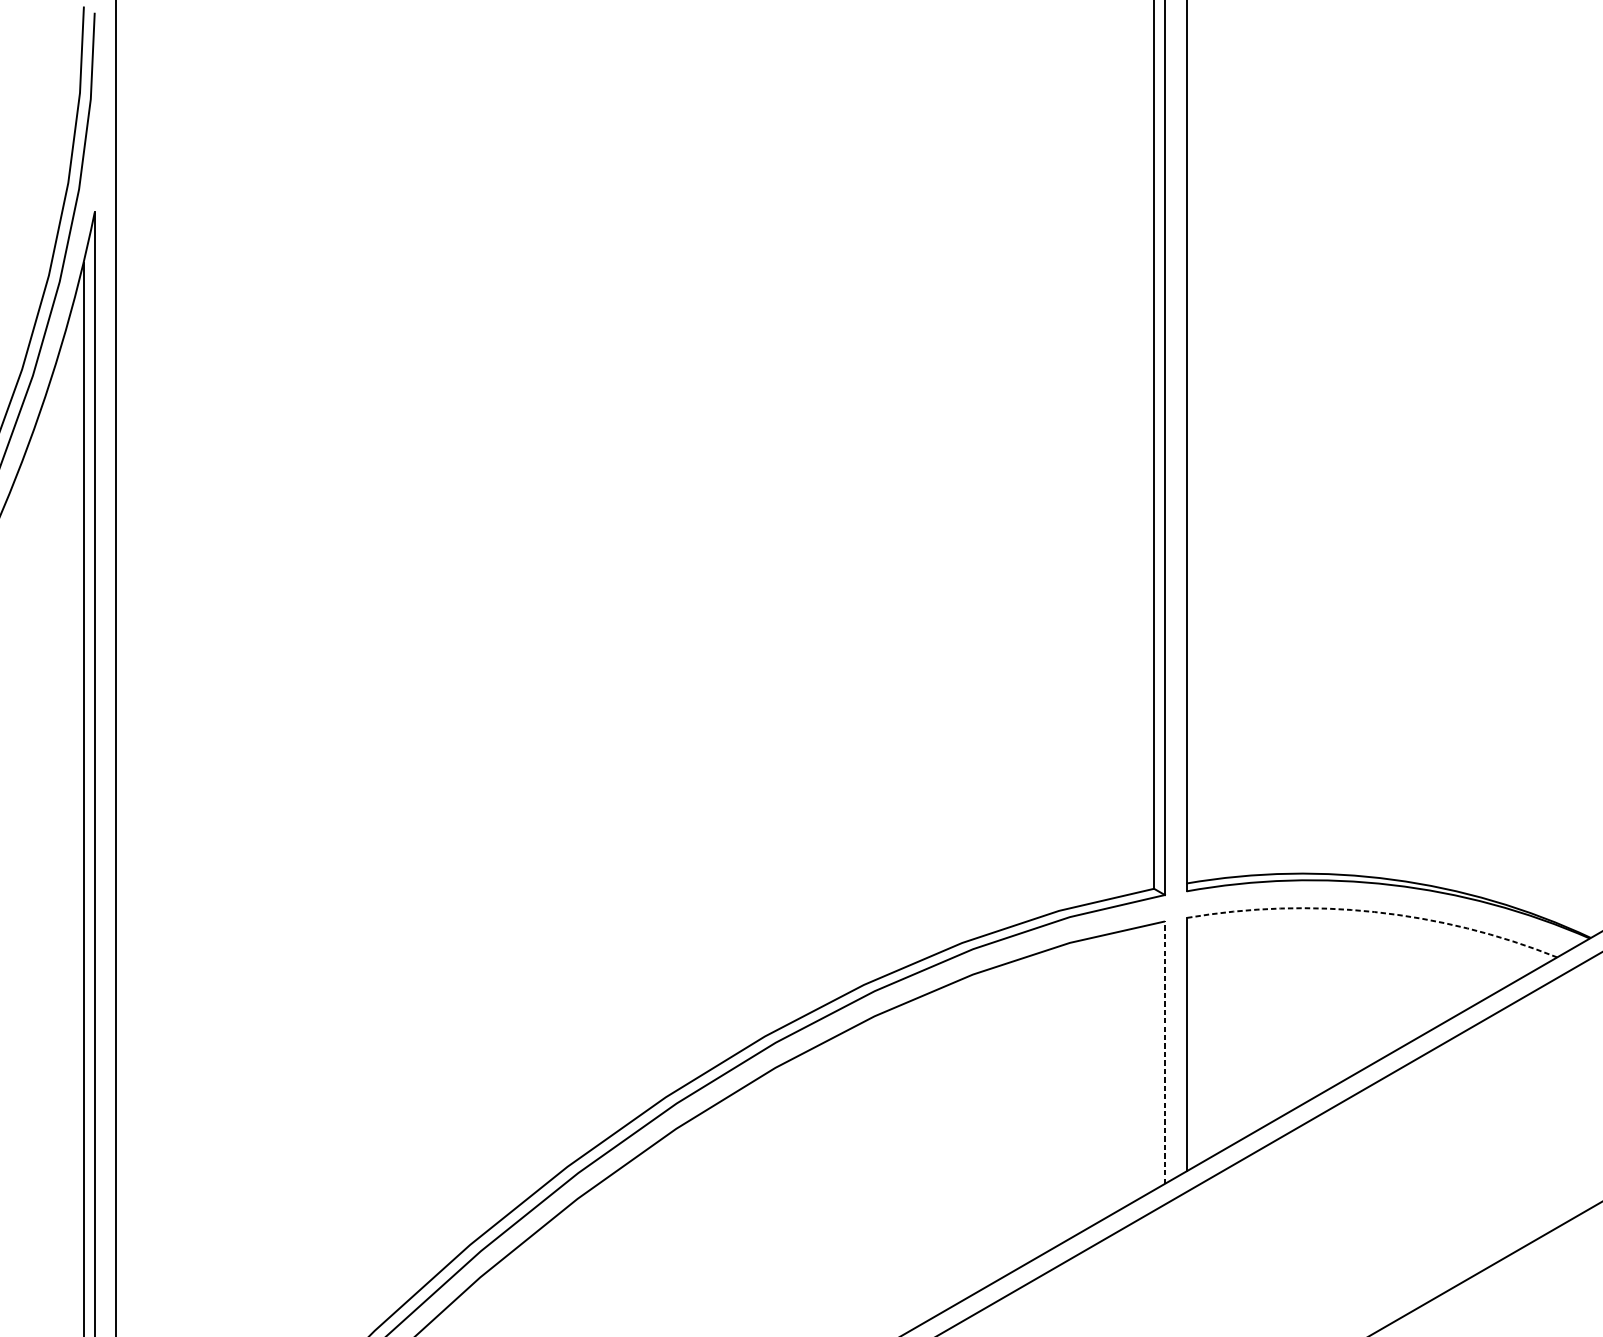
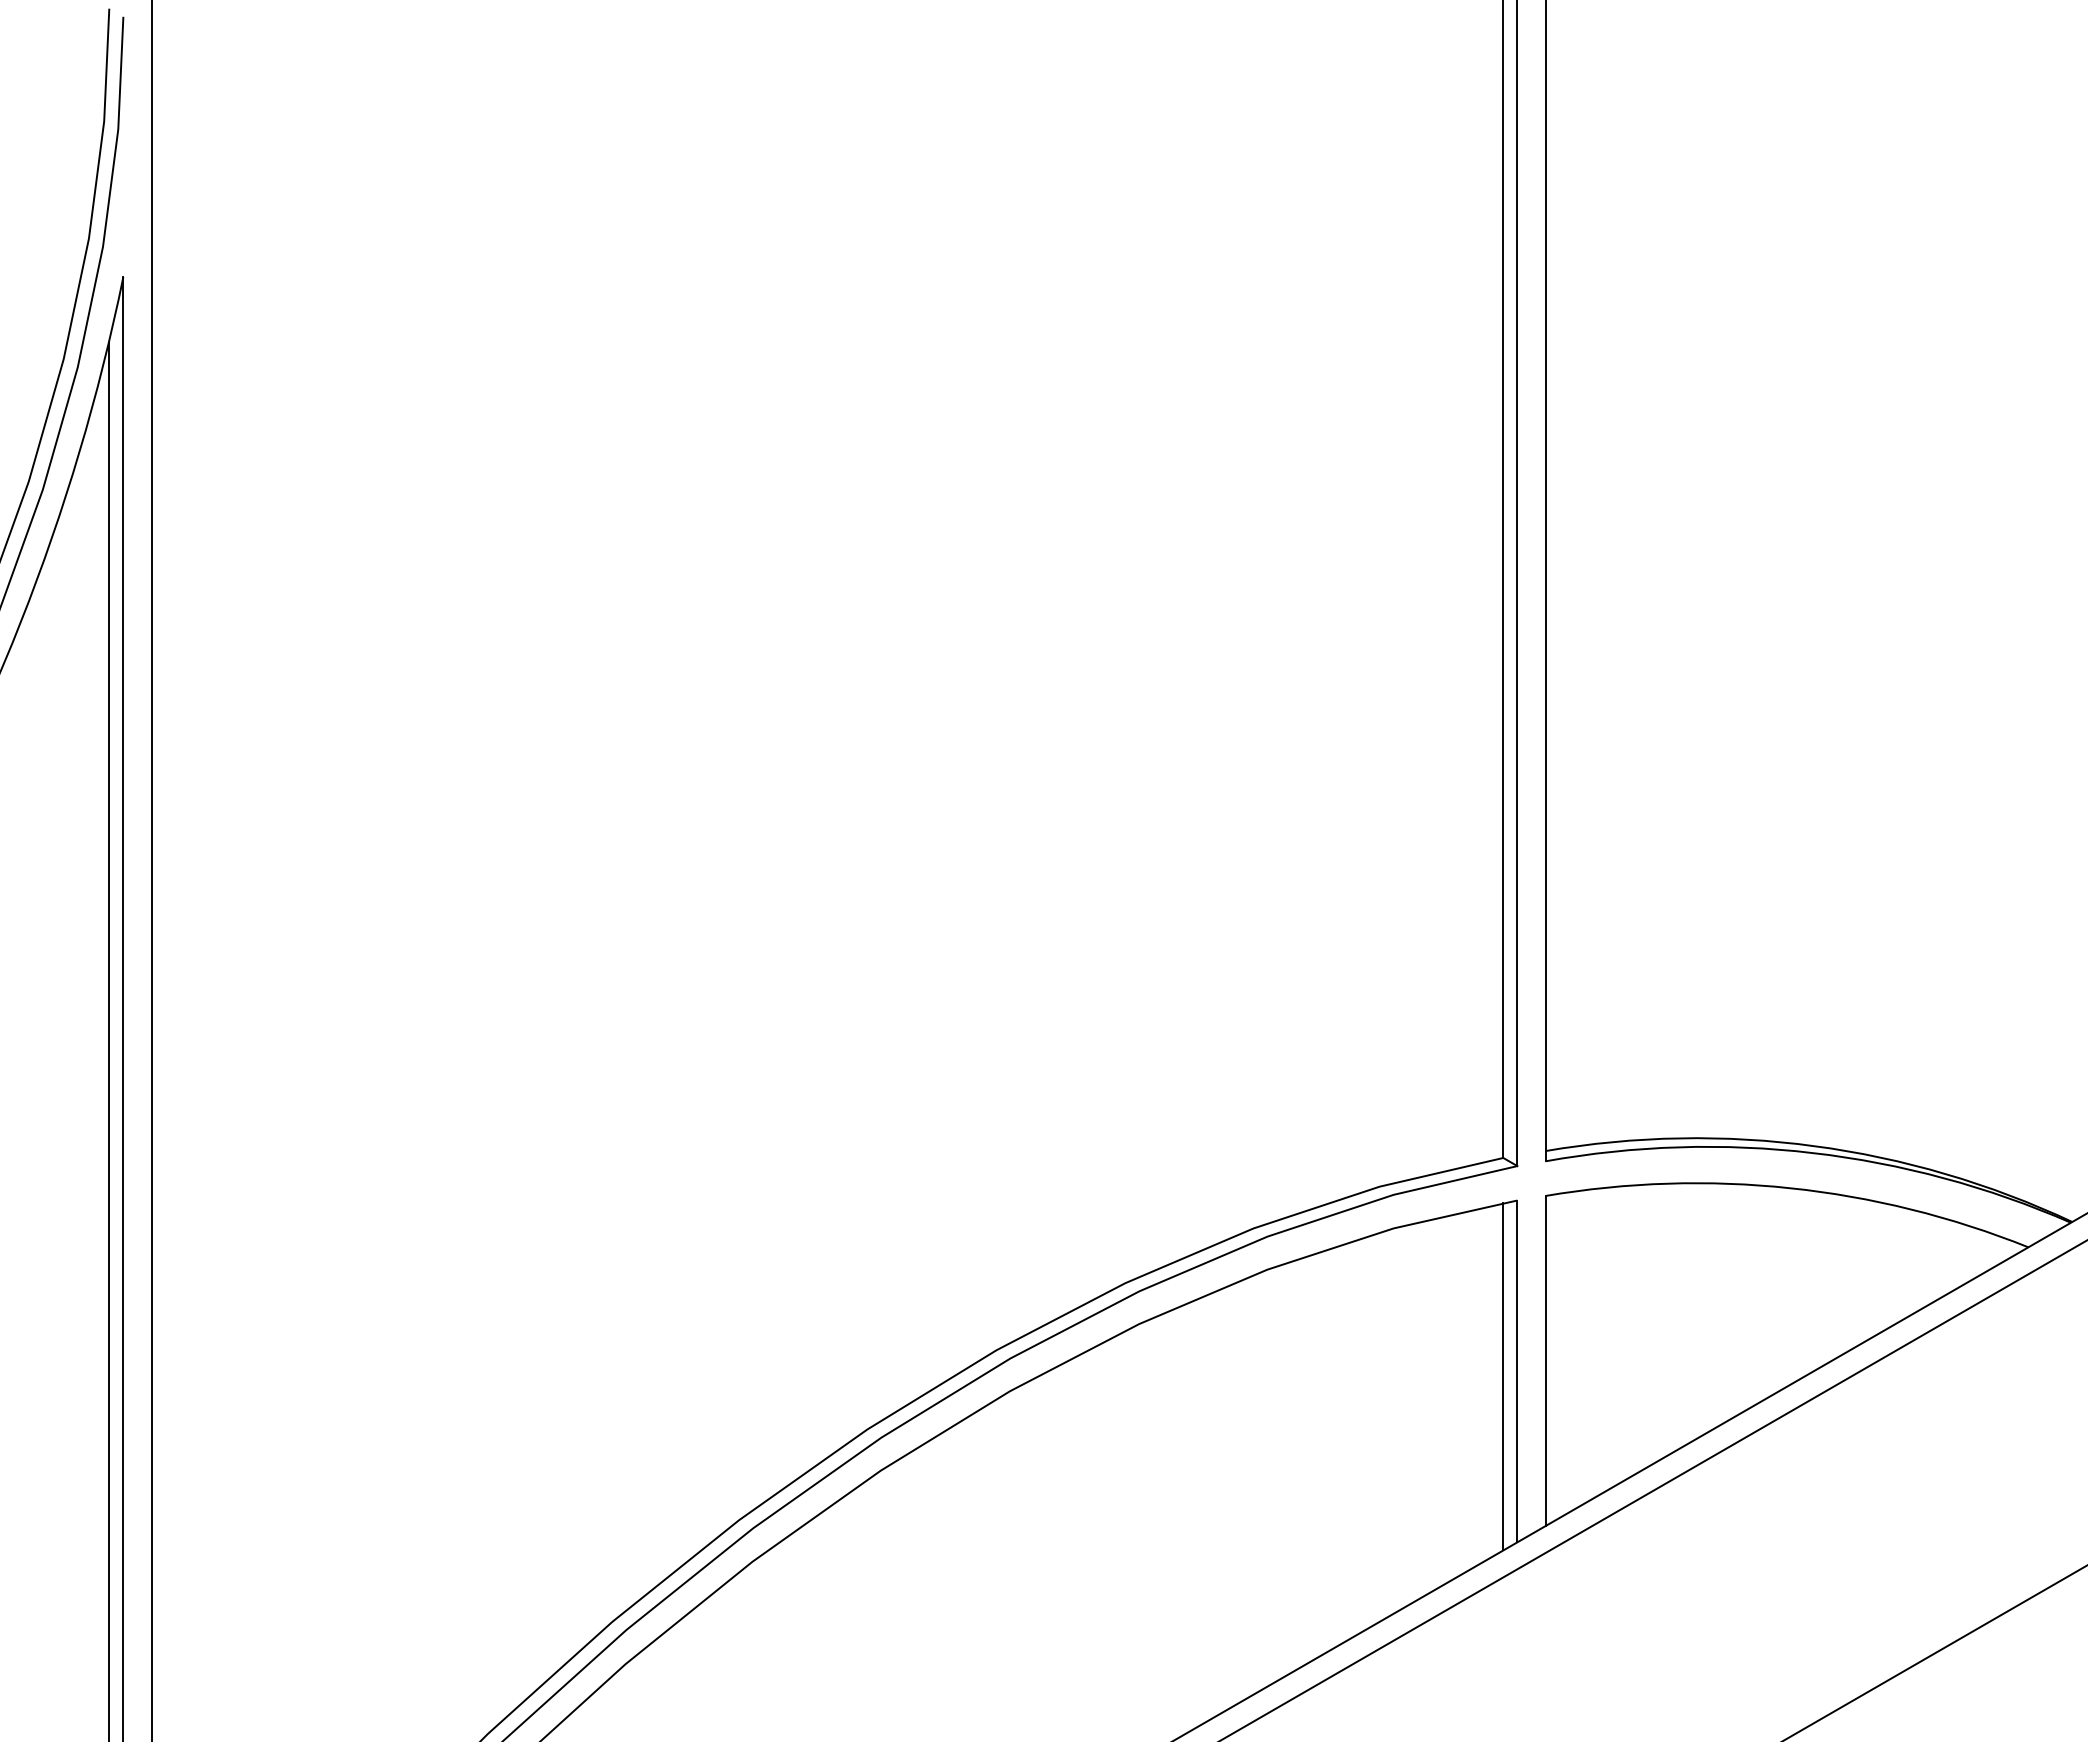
arc: (1374, 912) -> (1790, 1188), dashed -> solid
line: (1165, 1052) -> (1517, 1371), dashed -> solid
line: (1154, 1056) -> (1503, 1376), added

